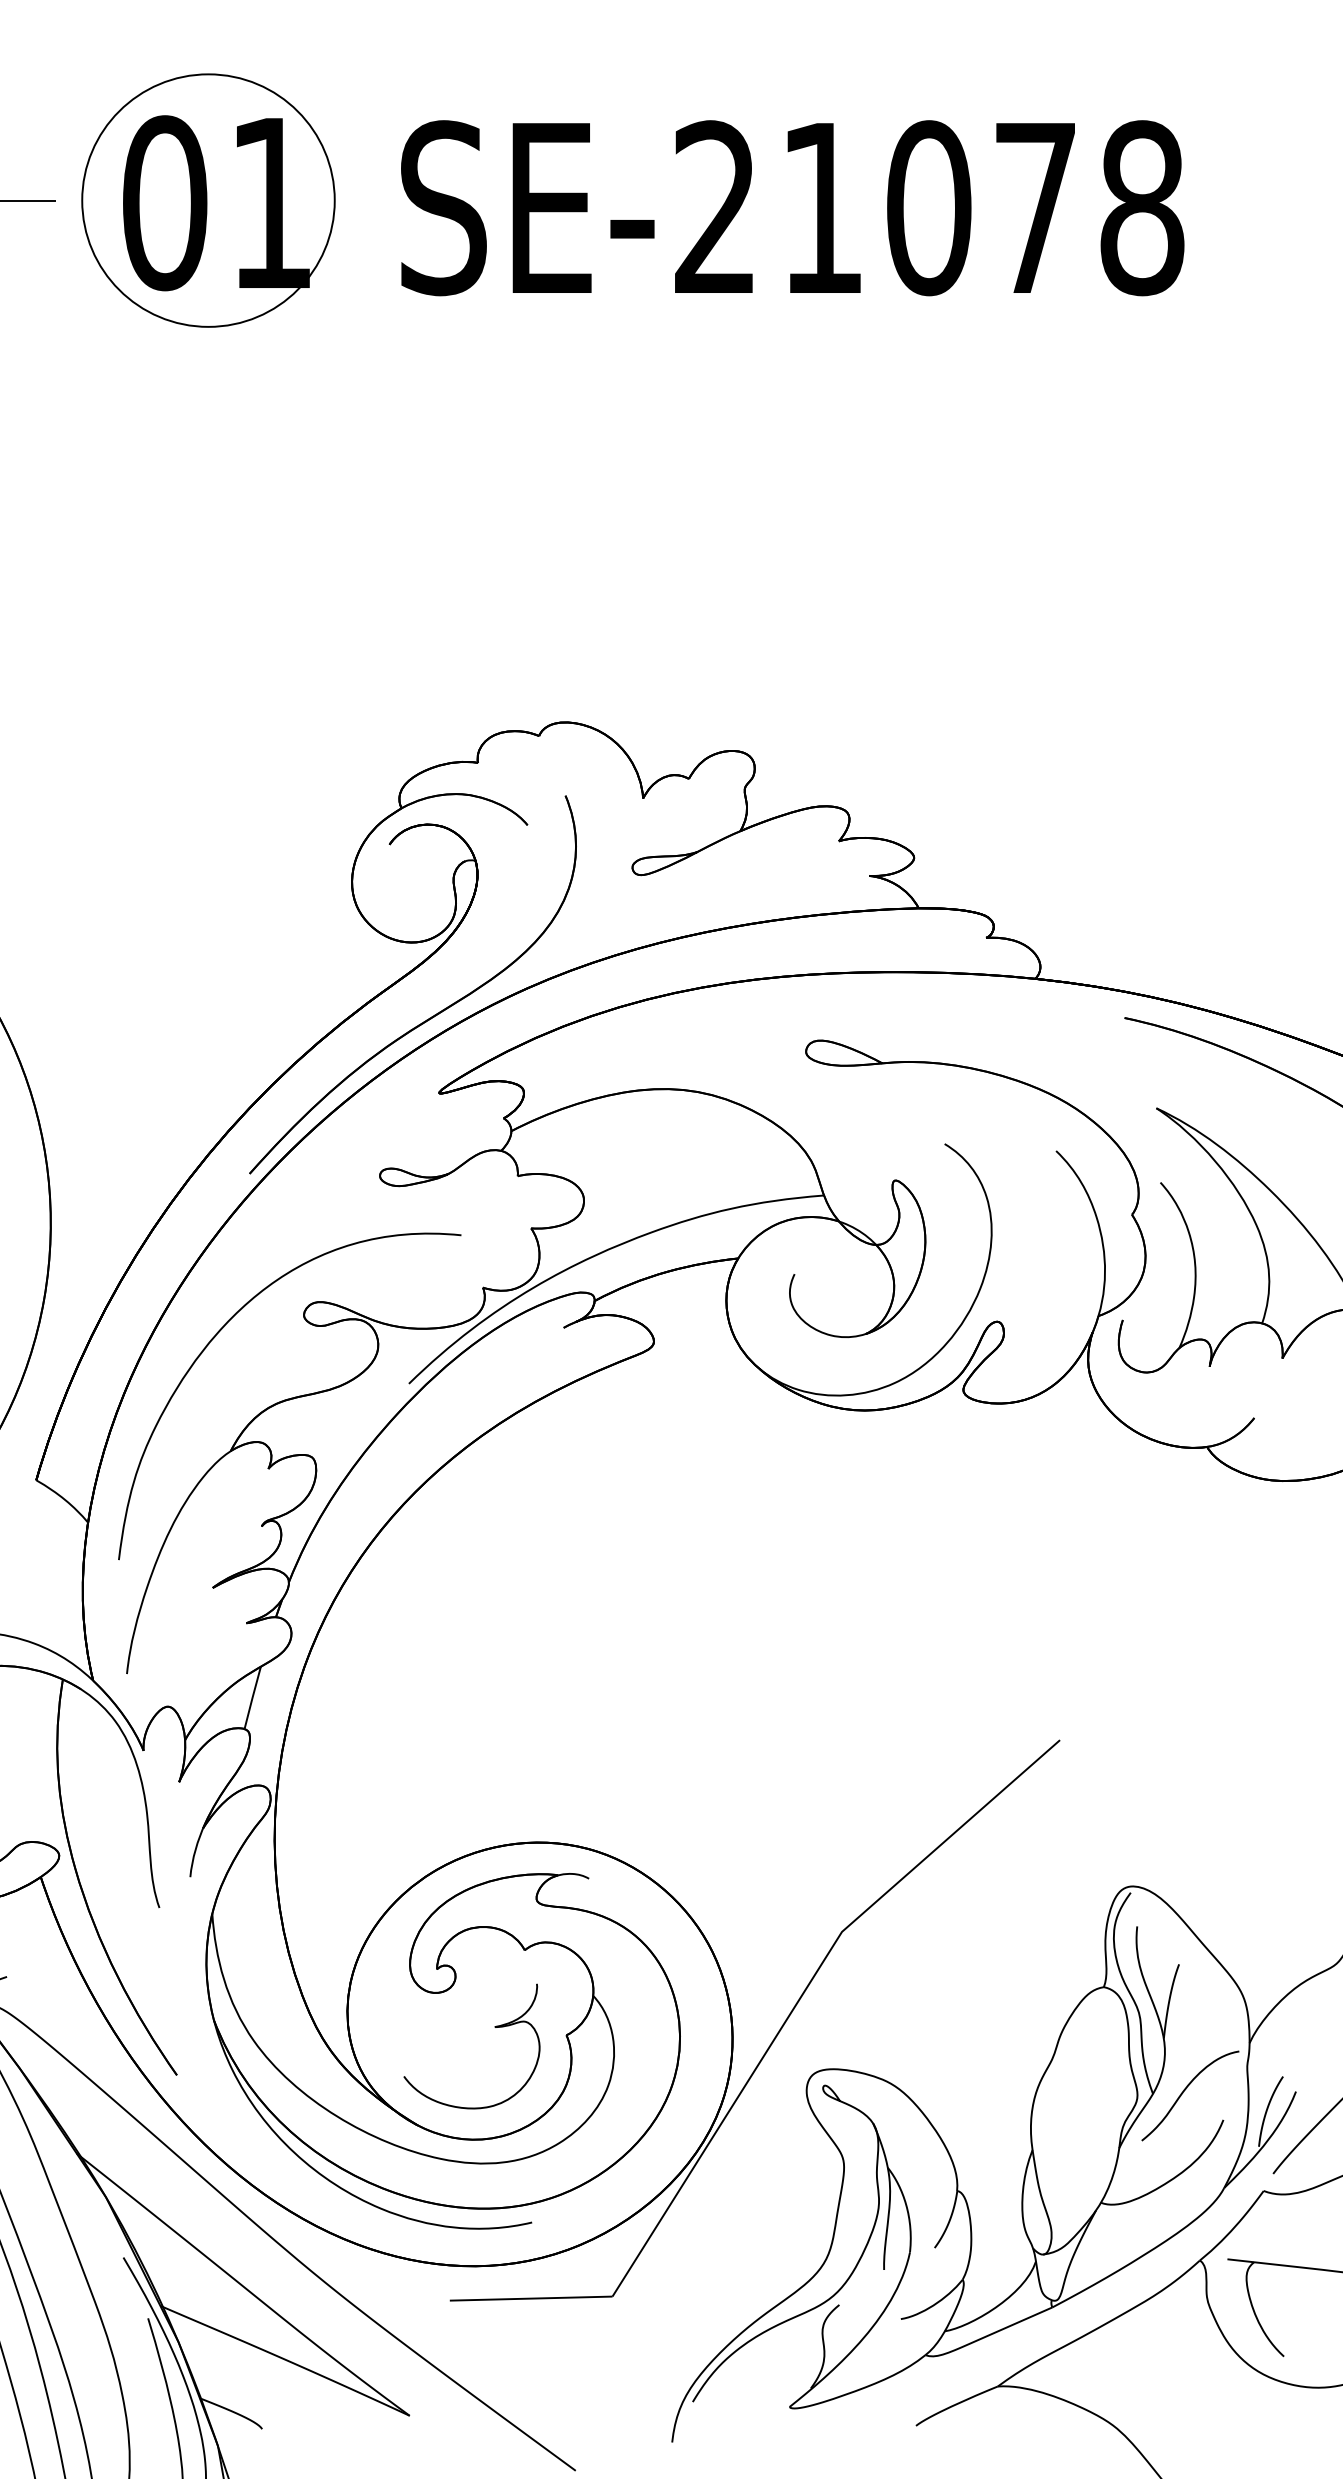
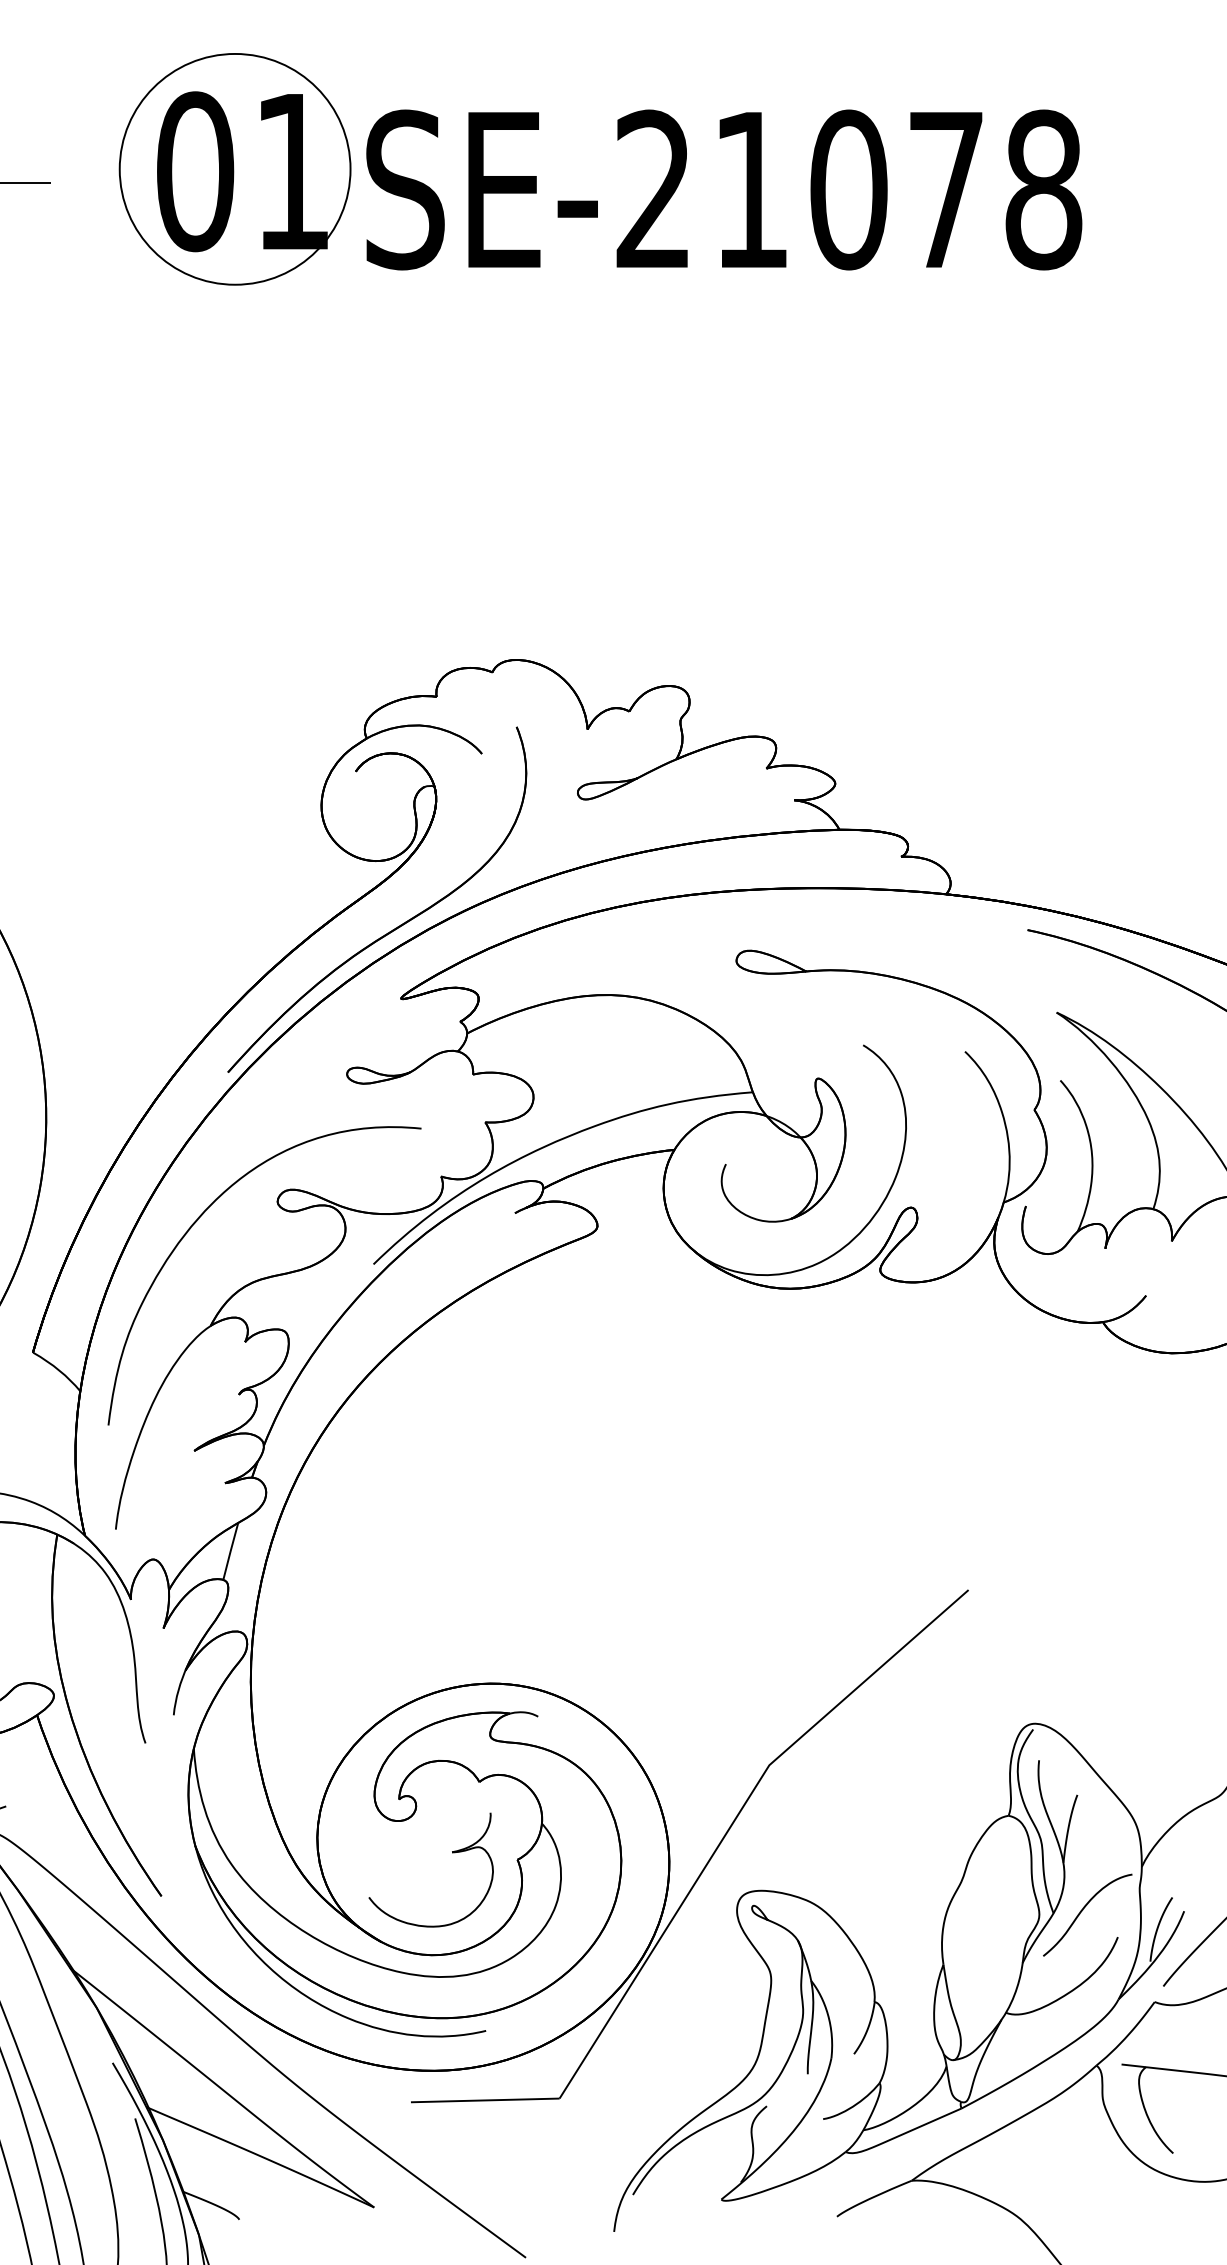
part: (208, 200) -> (235, 169), moved

